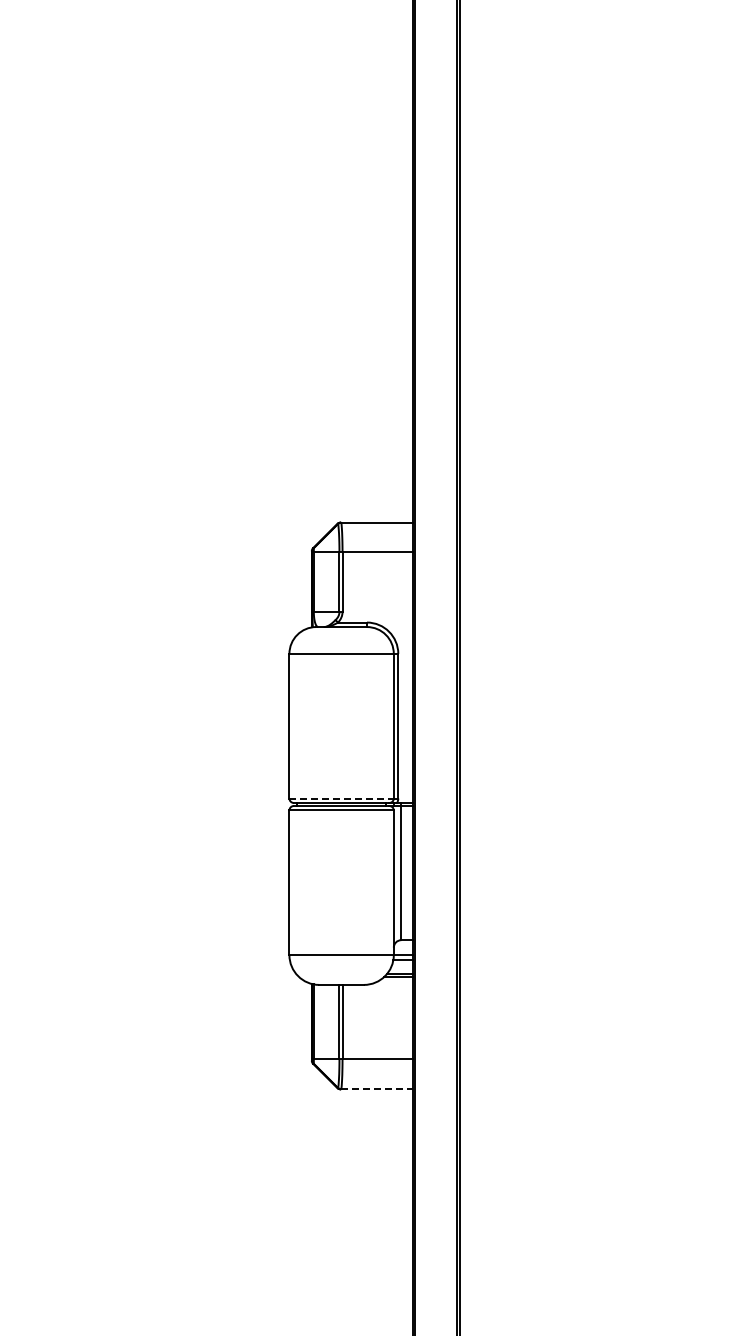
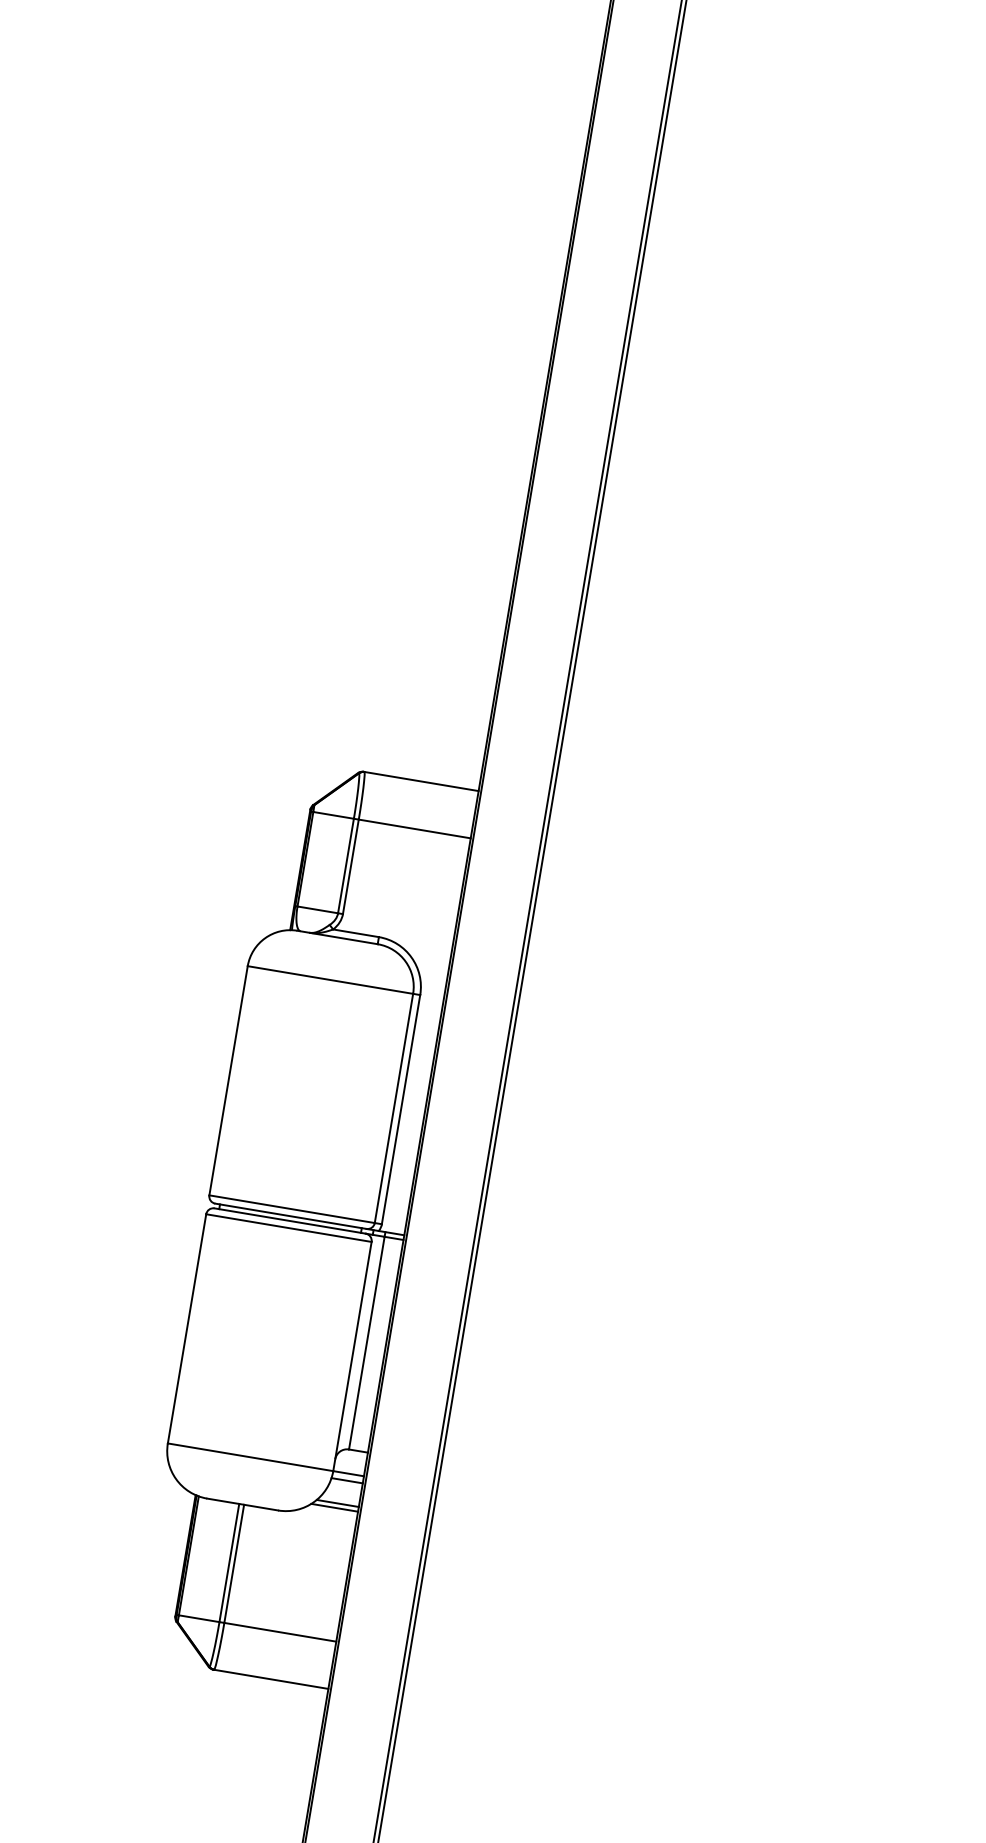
line: (342, 798) -> (293, 1209), dashed -> solid
line: (377, 1089) -> (271, 1679), dashed -> solid

